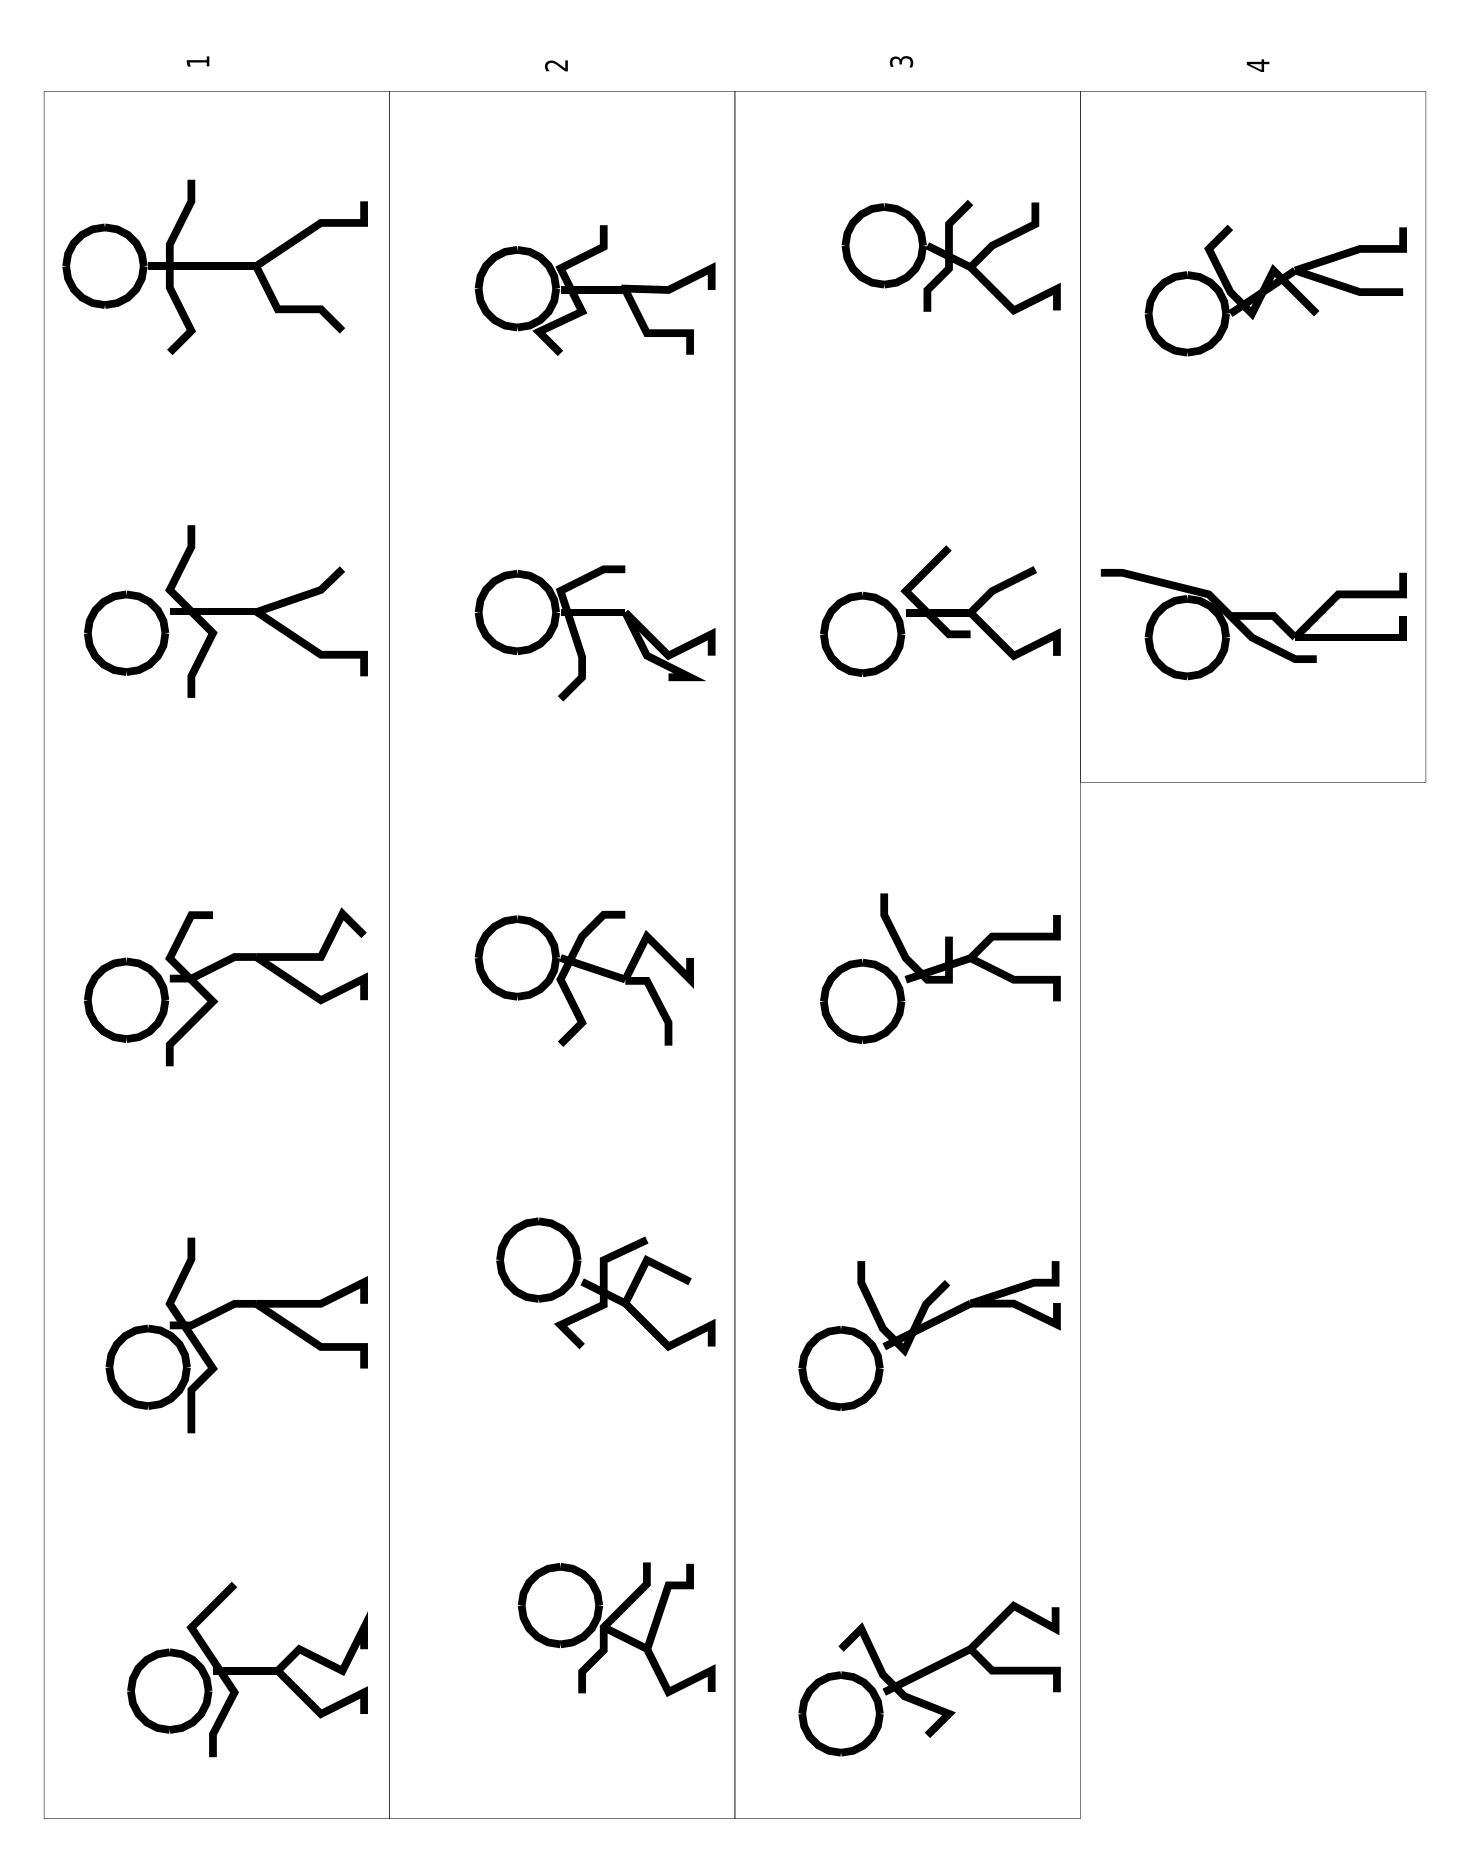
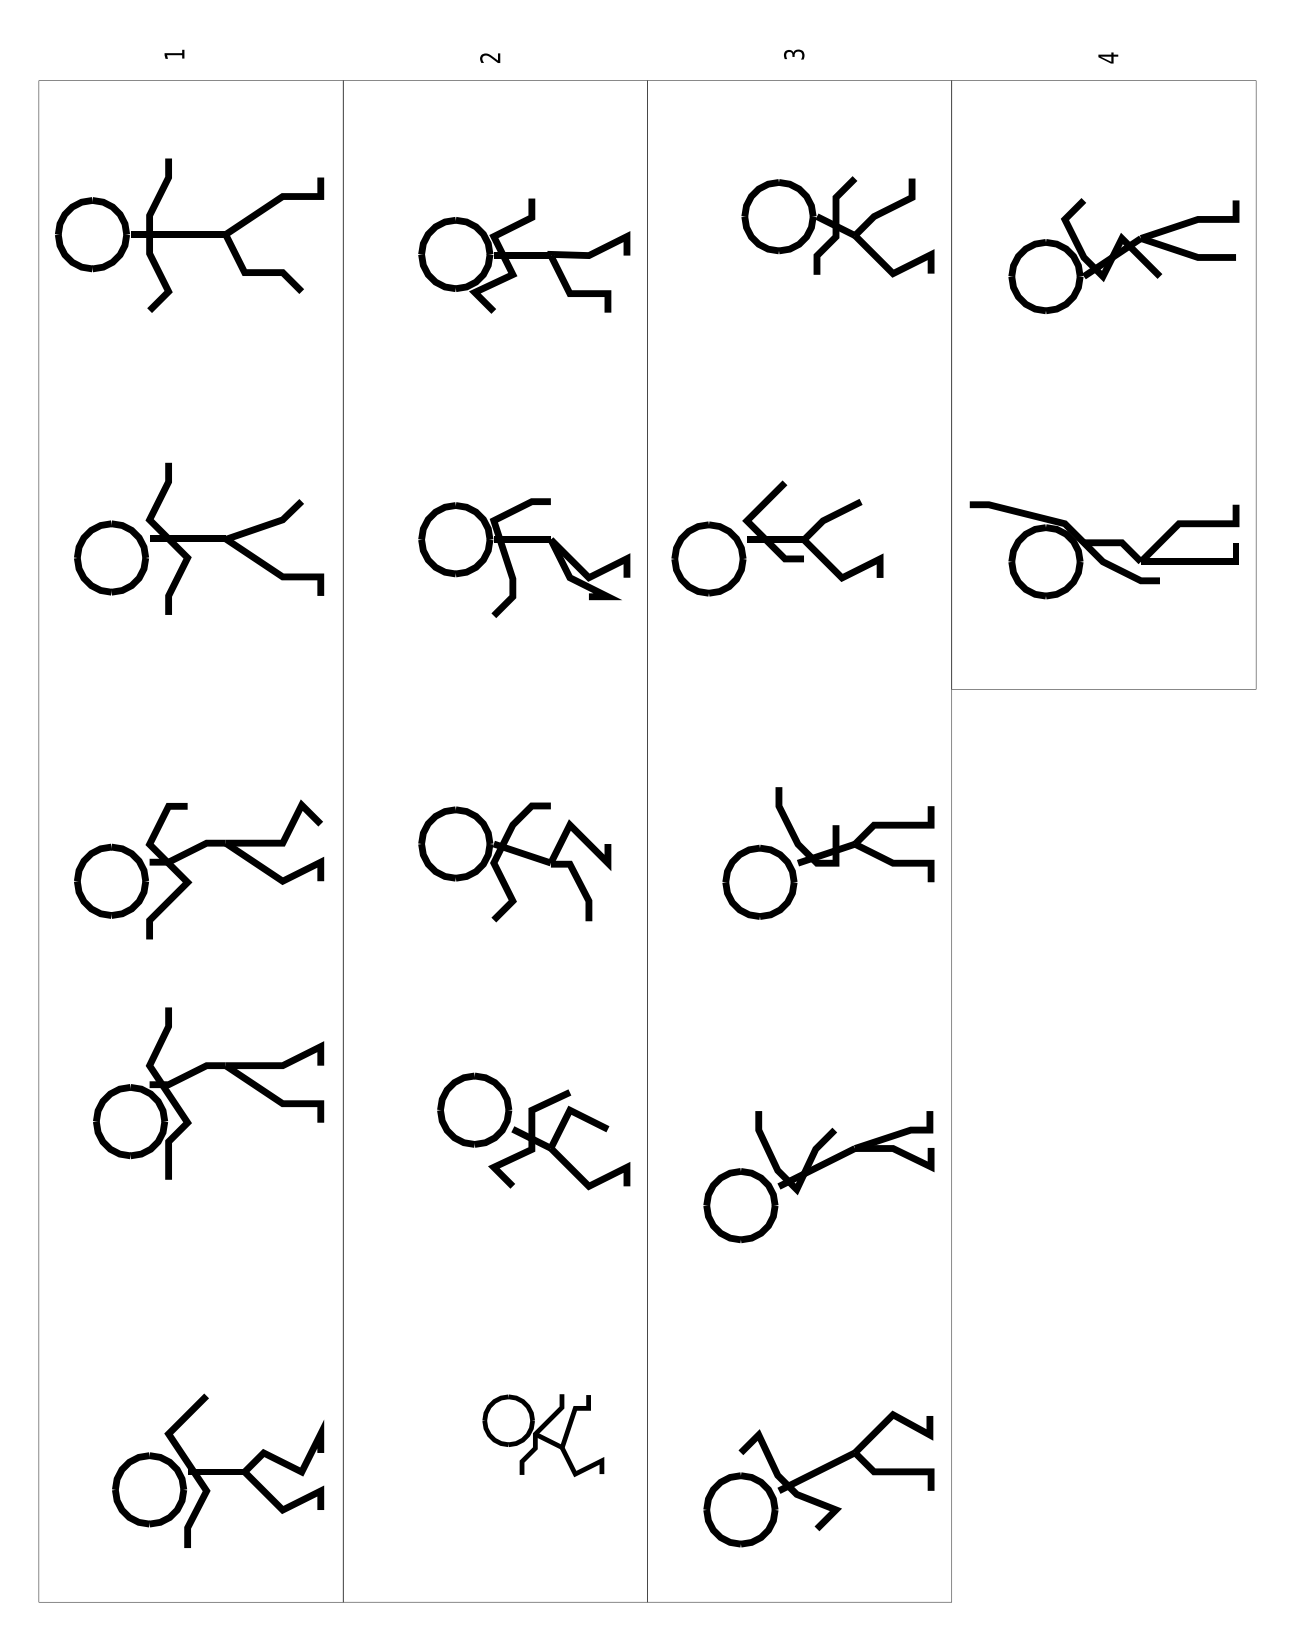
part: (940, 611) -> (777, 538), moved
part: (225, 1312) -> (198, 1073), moved
part: (616, 1629) -> (543, 1435), size x0.7

